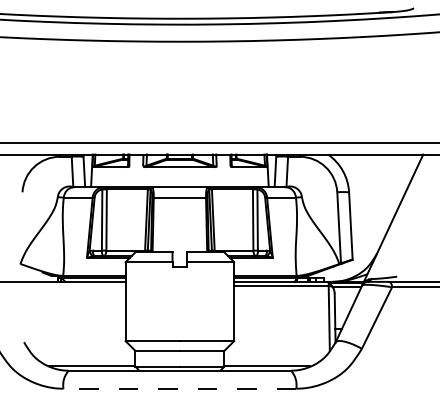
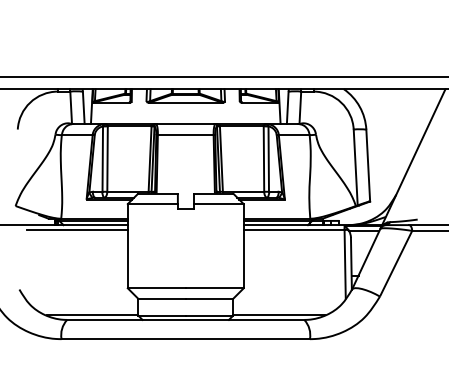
line: (78, 286) -> (77, 230), added
line: (179, 388) -> (185, 338), dashed -> solid

